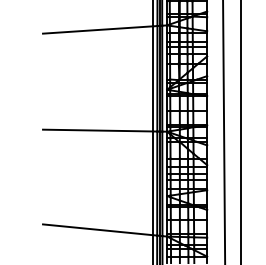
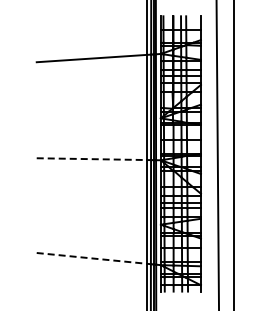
line: (98, 130) -> (92, 159), solid -> dashed
line: (98, 229) -> (92, 258), solid -> dashed

